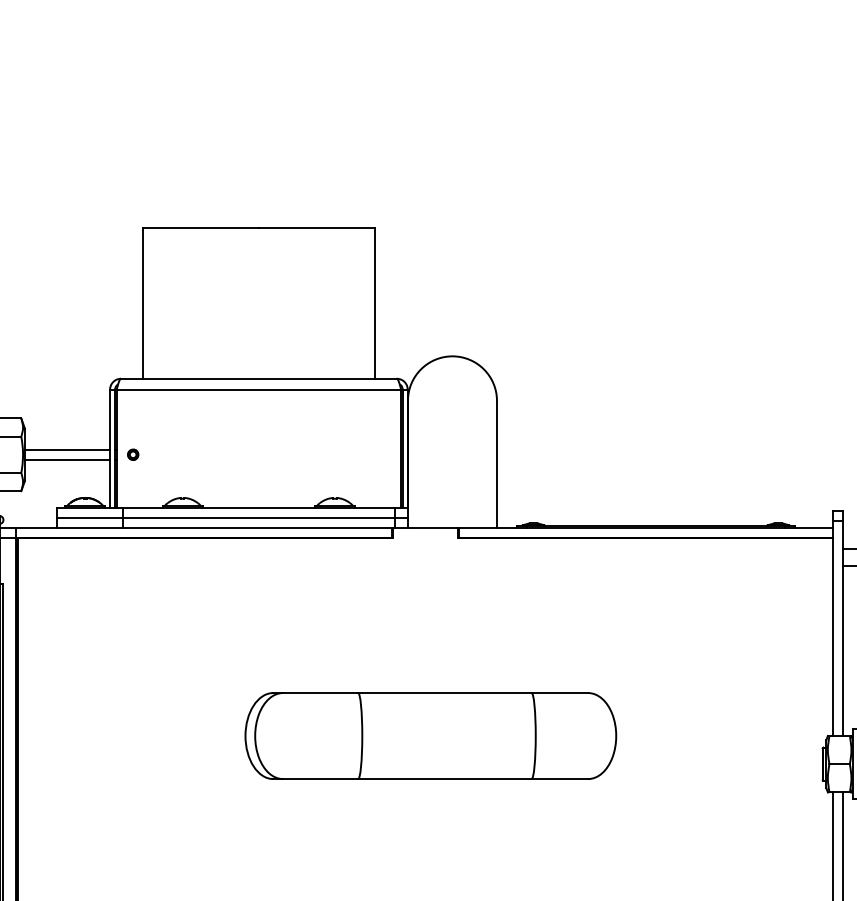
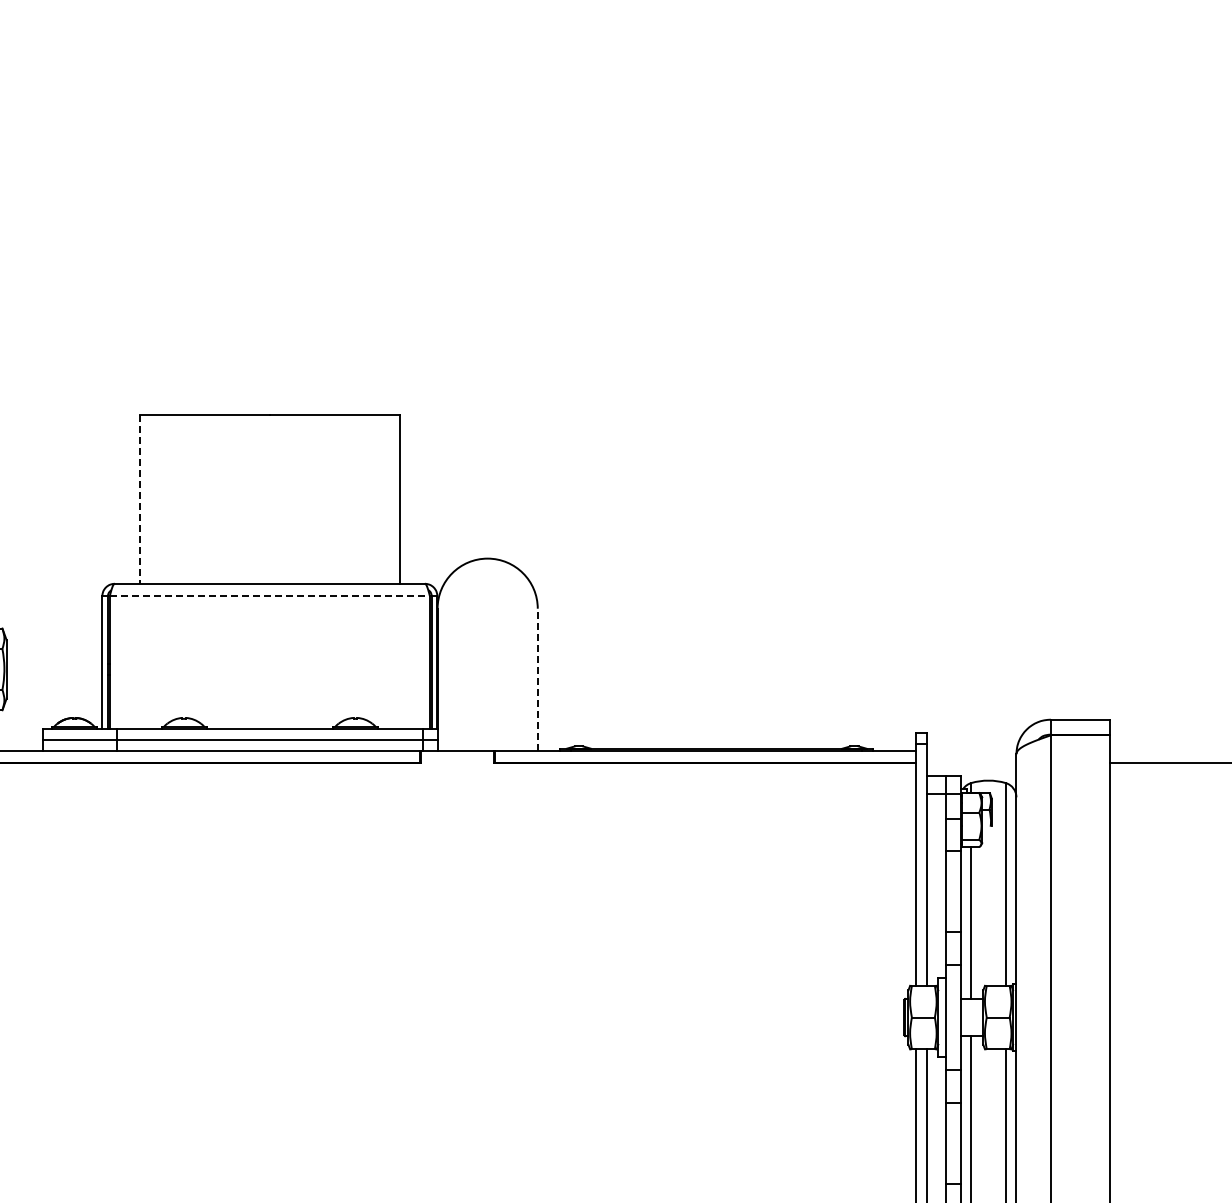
line: (143, 303) -> (139, 499), solid -> dashed
line: (259, 390) -> (270, 596), solid -> dashed
line: (67, 449) -> (54, 663), removed
part: (133, 454) -> (128, 669), removed
line: (67, 459) -> (54, 674), removed
line: (496, 463) -> (537, 679), solid -> dashed
part: (430, 735) -> (462, 985), removed

